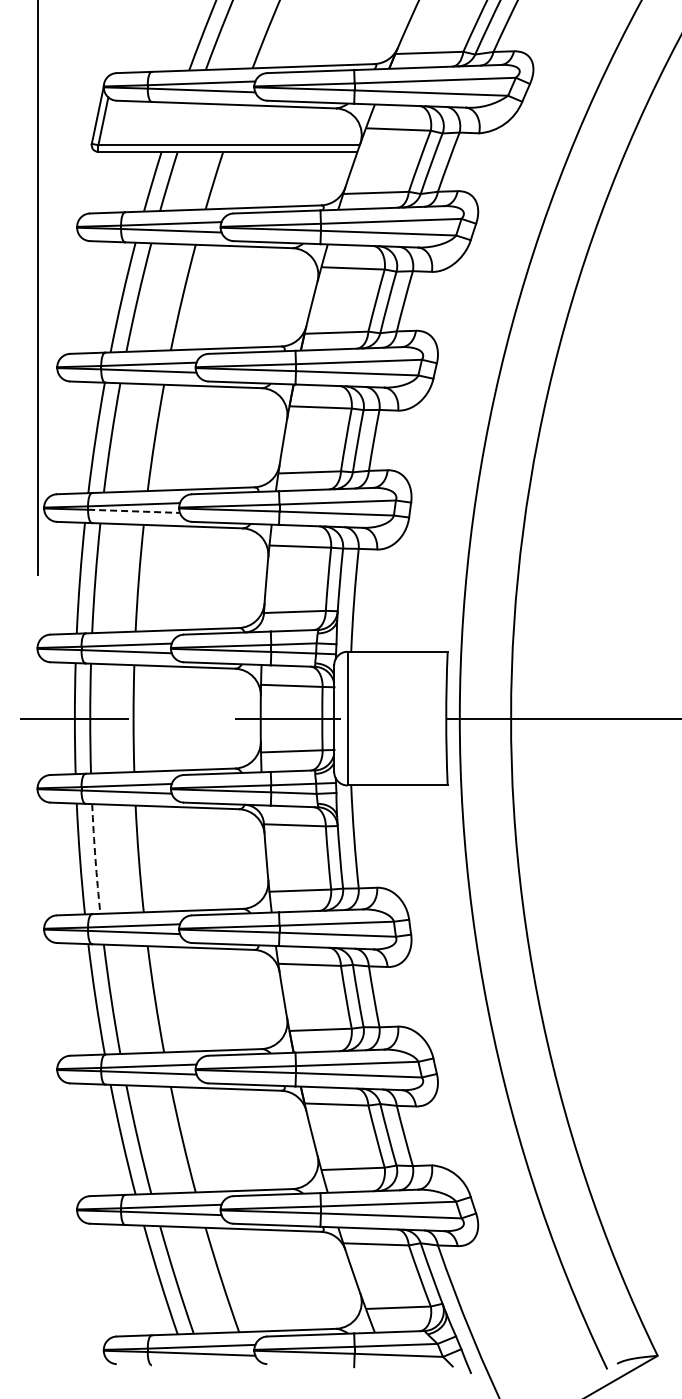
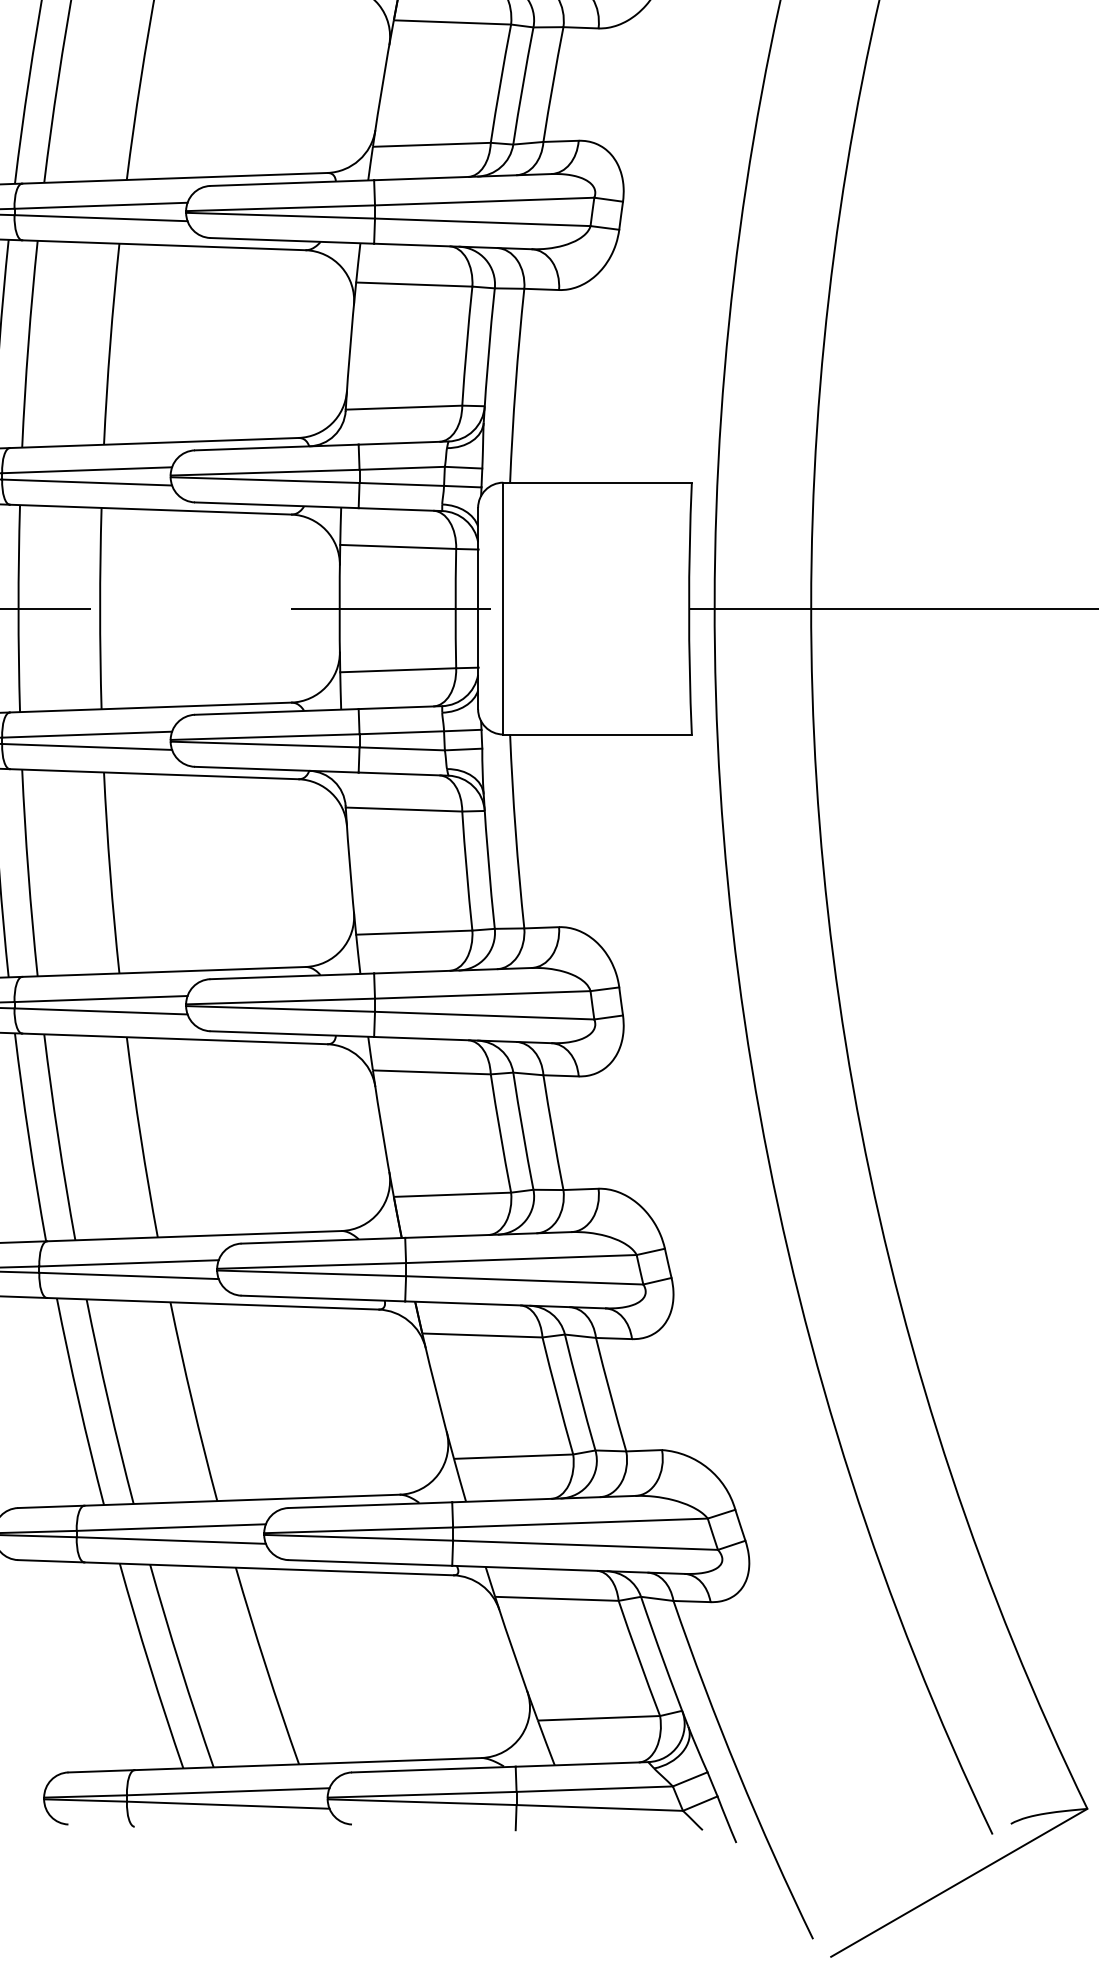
line: (134, 511) -> (101, 218), dashed -> solid
arc: (95, 859) -> (28, 873), dashed -> solid

